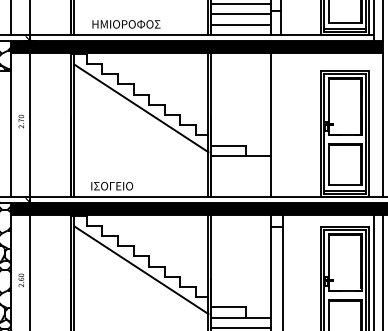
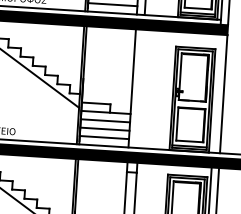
line: (241, 165) -> (105, 120), added
line: (241, 176) -> (105, 129), added
line: (241, 186) -> (104, 137), added

